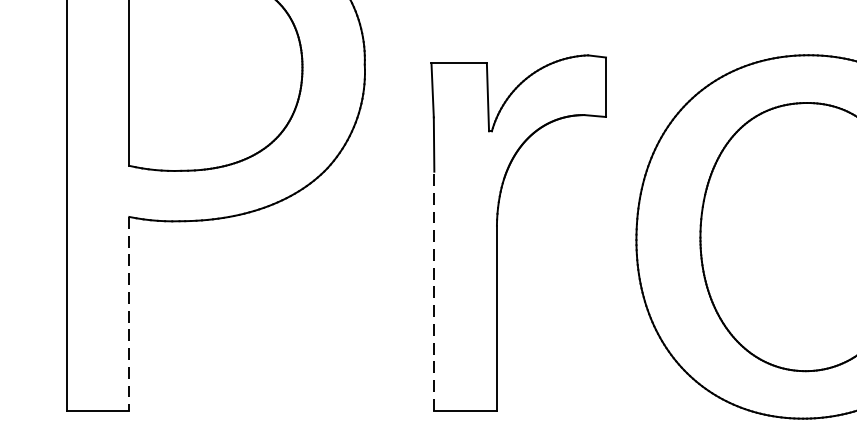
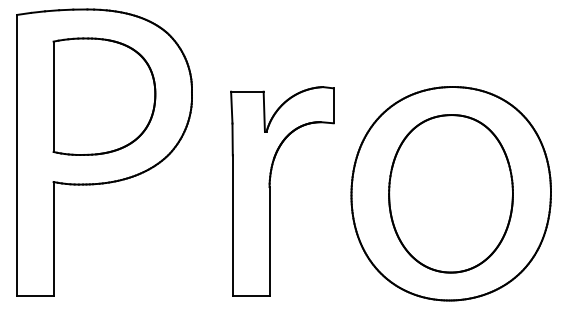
line: (433, 290) -> (232, 225), dashed -> solid
line: (129, 313) -> (53, 238), dashed -> solid

